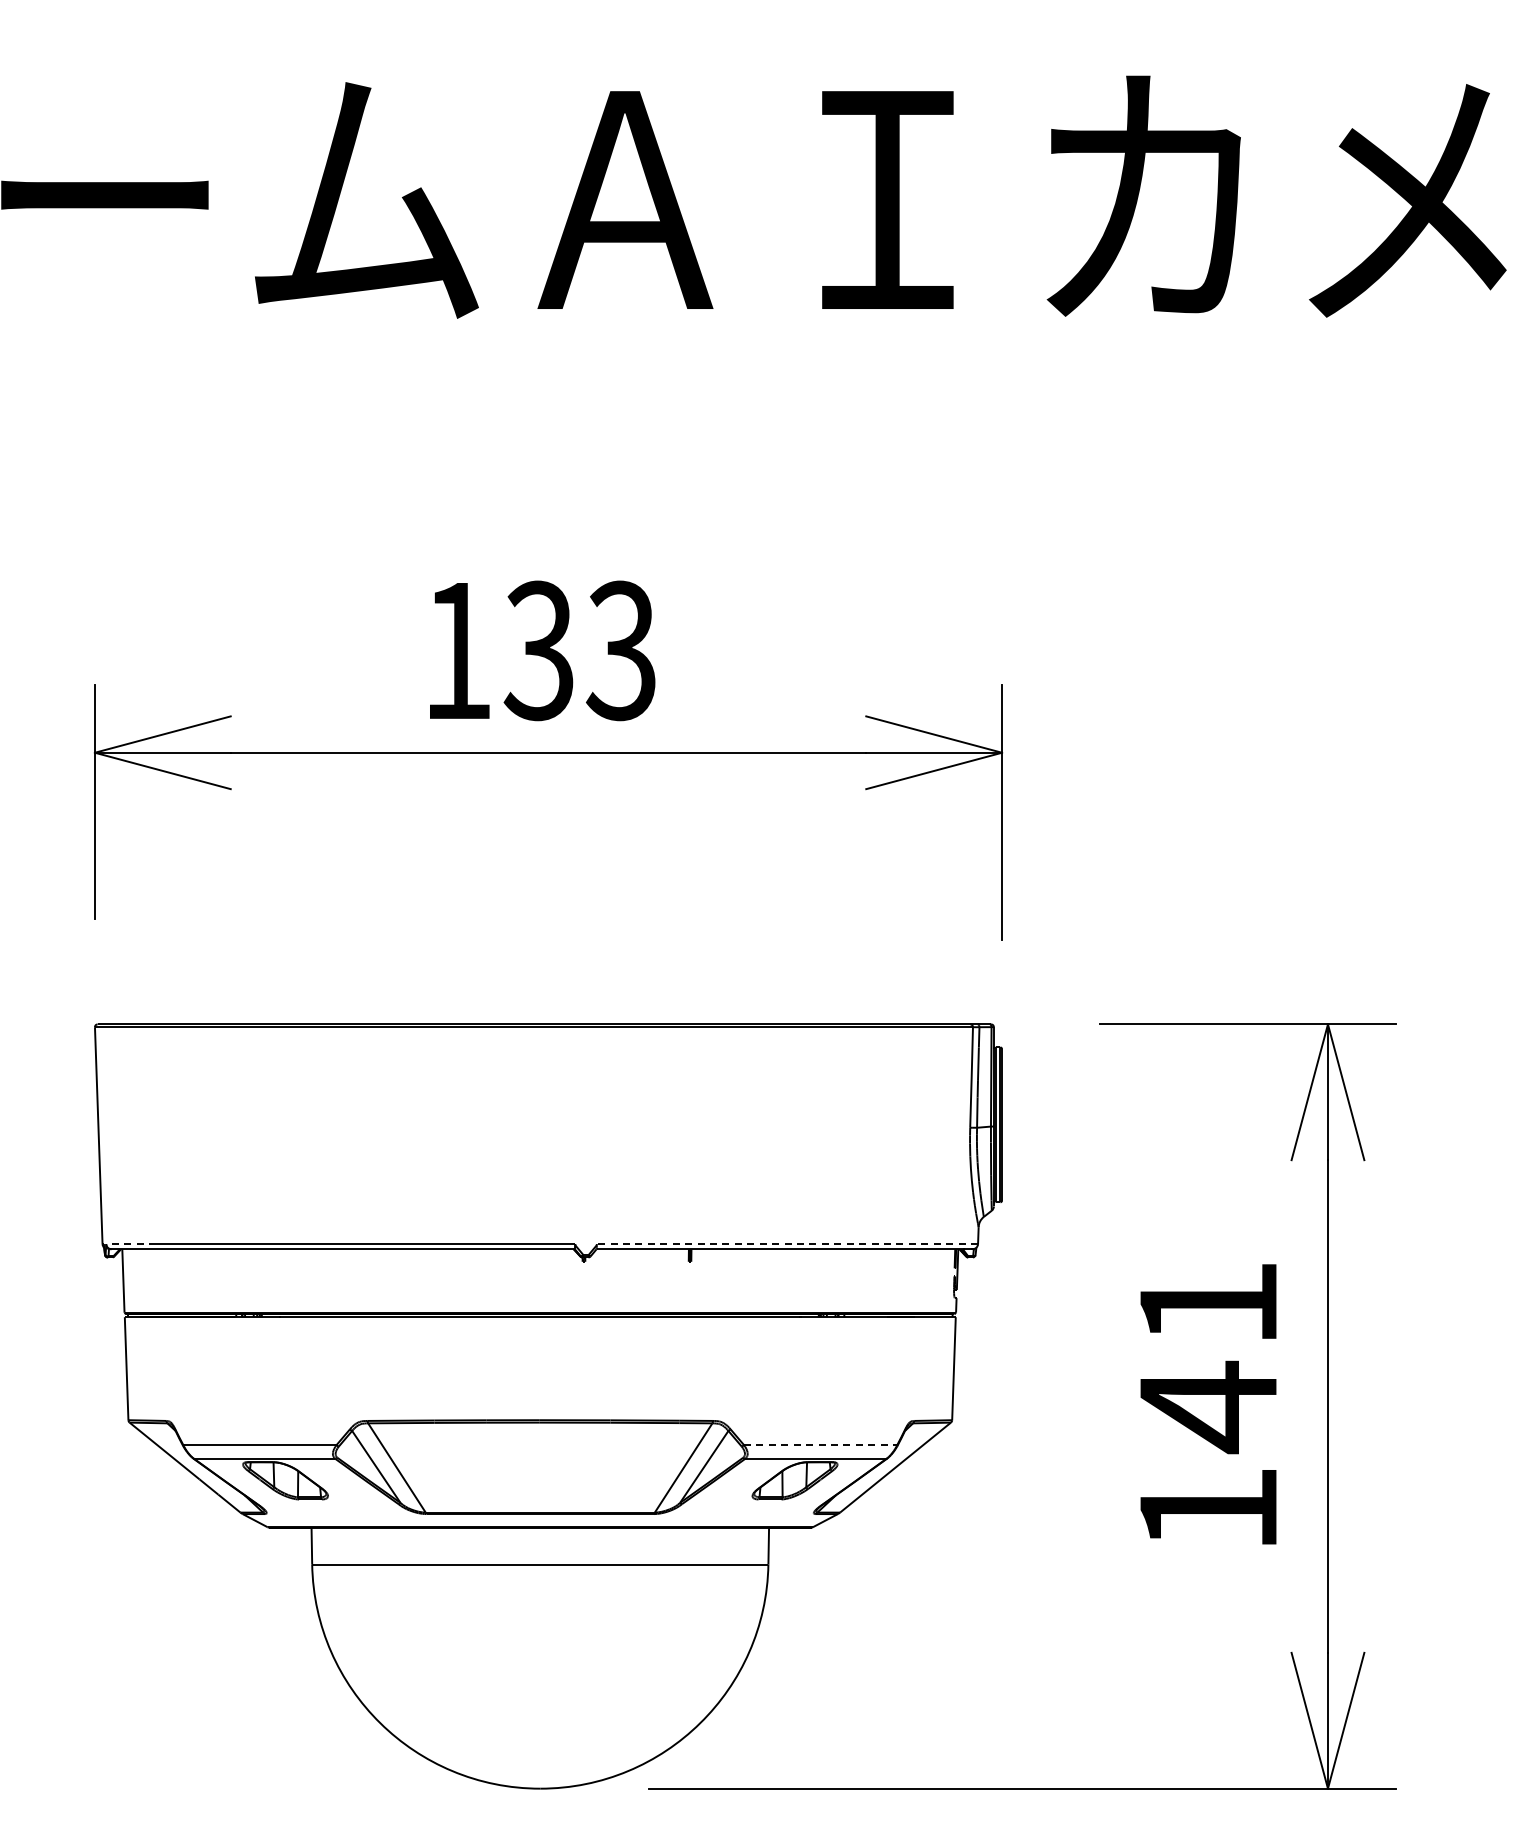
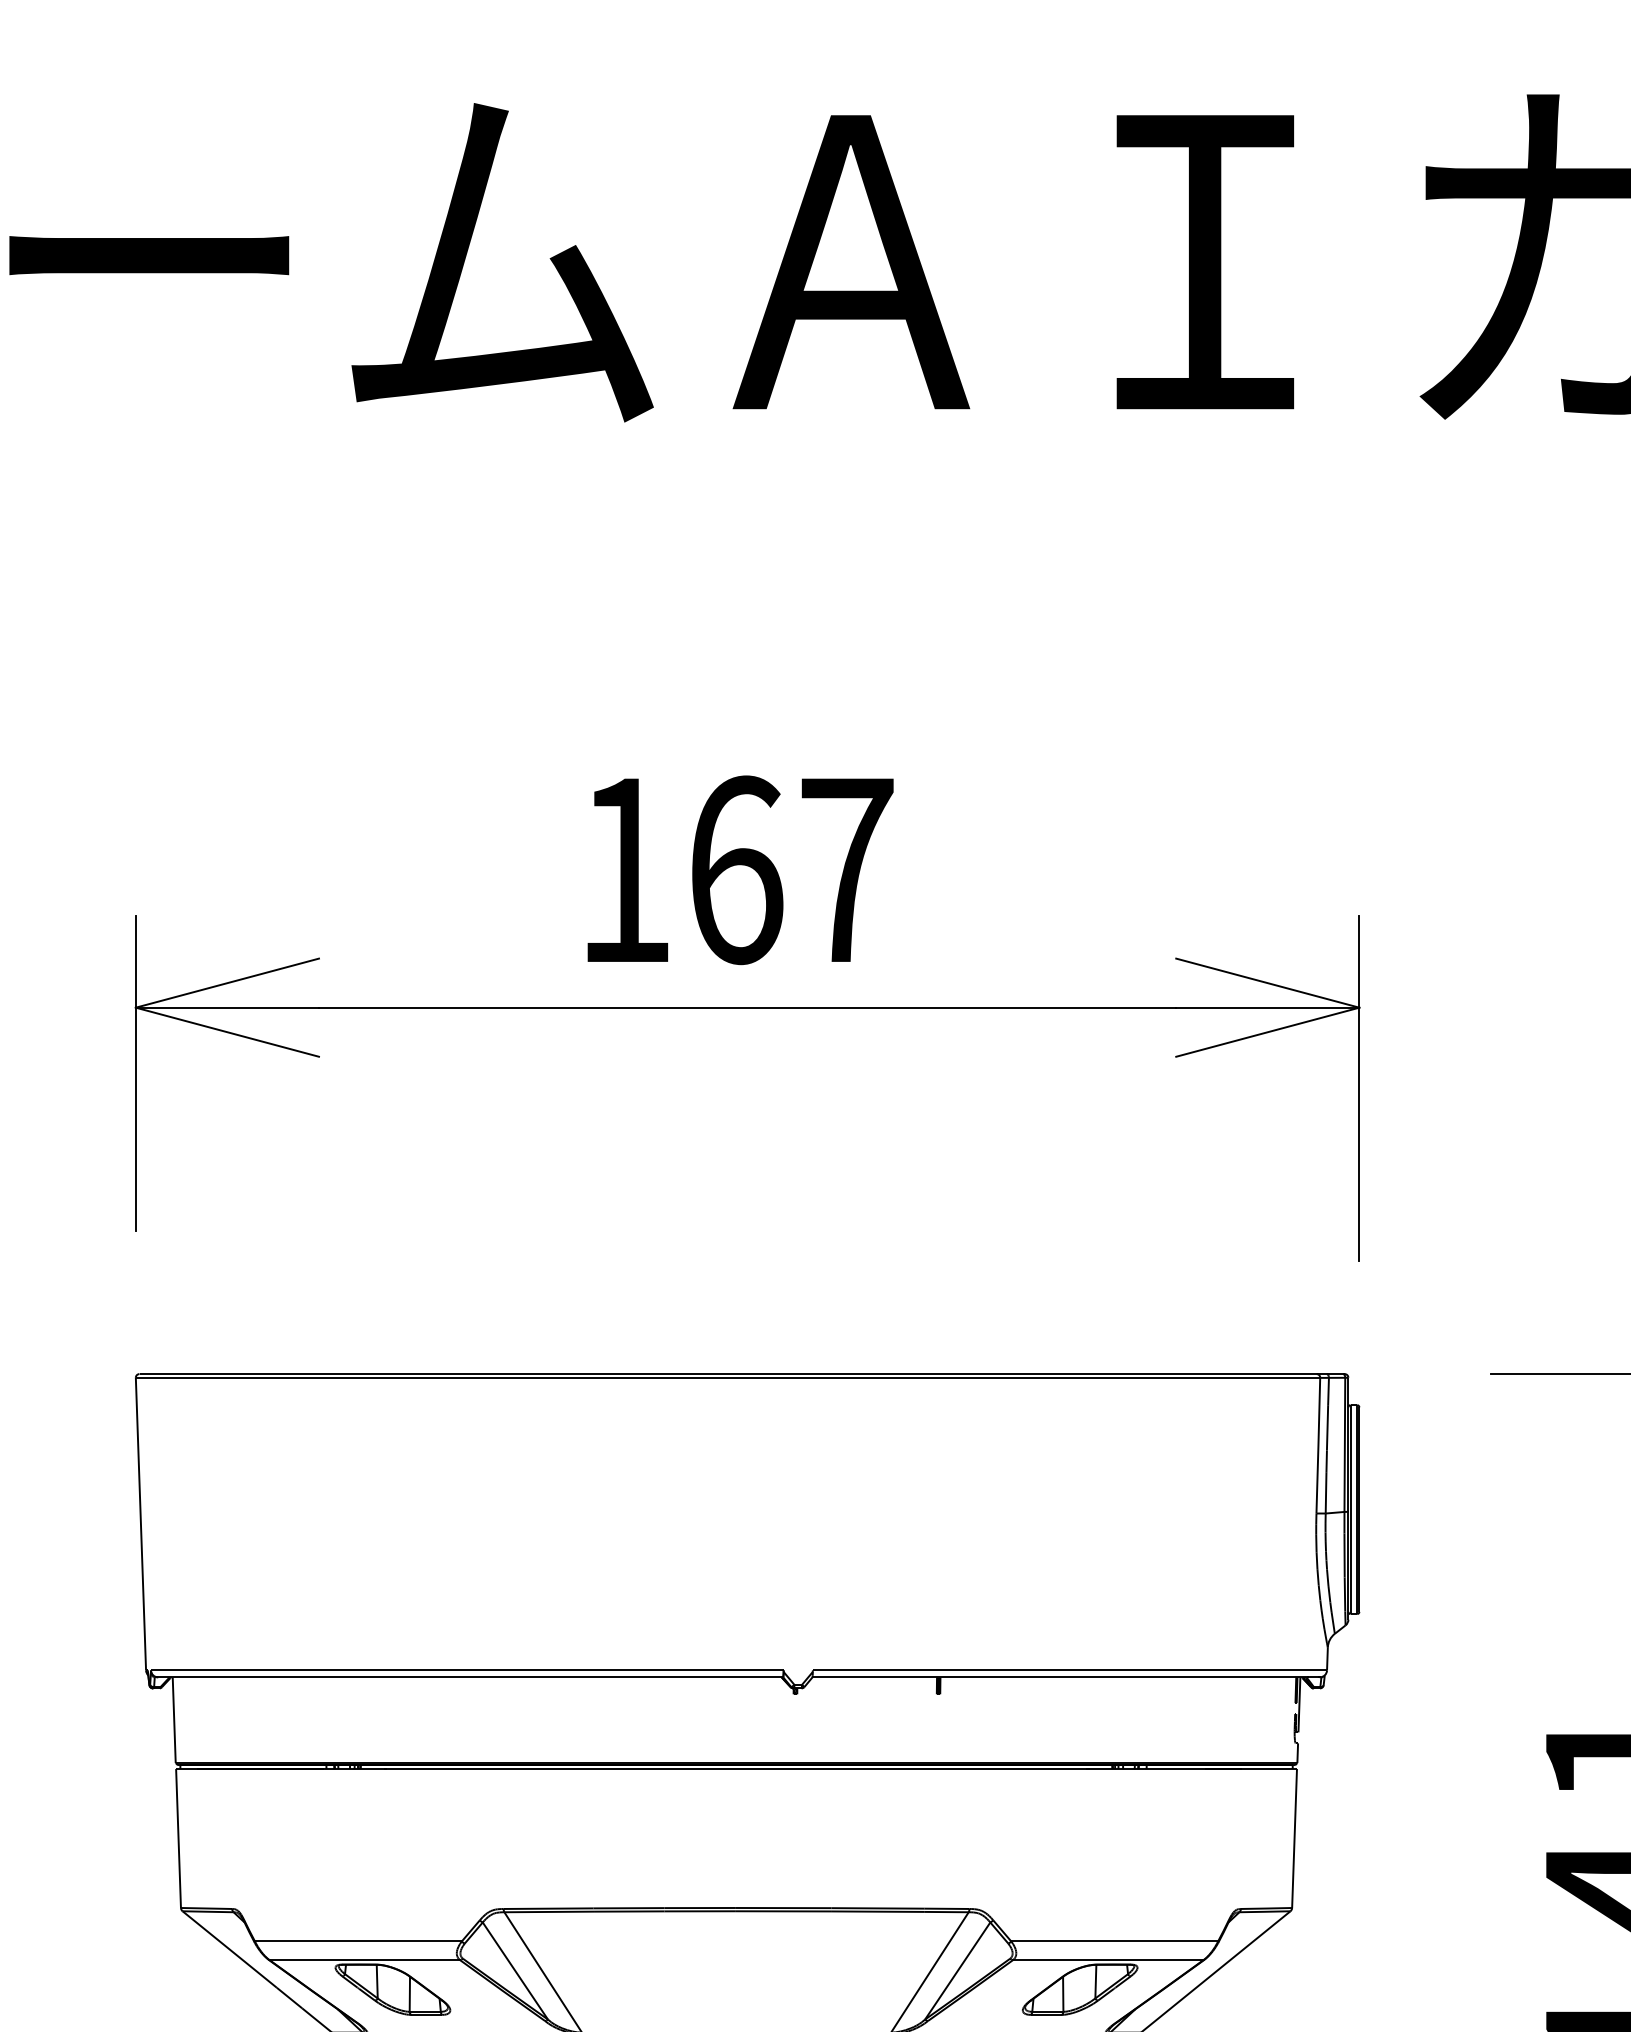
text: (579, 650) -> (789, 869), 133 -> 167
line: (131, 1244) -> (185, 1670), dashed -> solid
line: (787, 1244) -> (1069, 1670), dashed -> solid
line: (820, 1445) -> (1114, 1942), dashed -> solid

